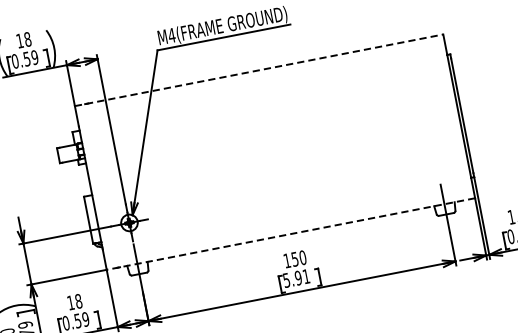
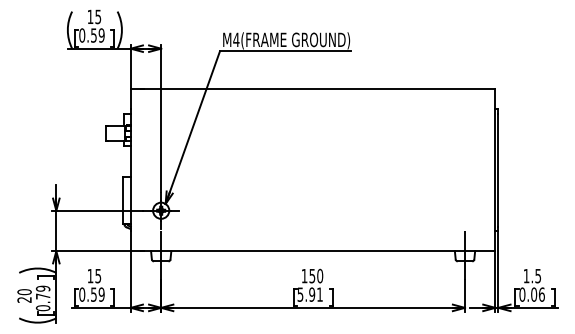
text: (27, 38) -> (98, 16), 18 -> 15
line: (259, 70) -> (313, 89), dashed -> solid
line: (290, 234) -> (312, 251), dashed -> solid
text: (78, 300) -> (98, 275), 18 -> 15

